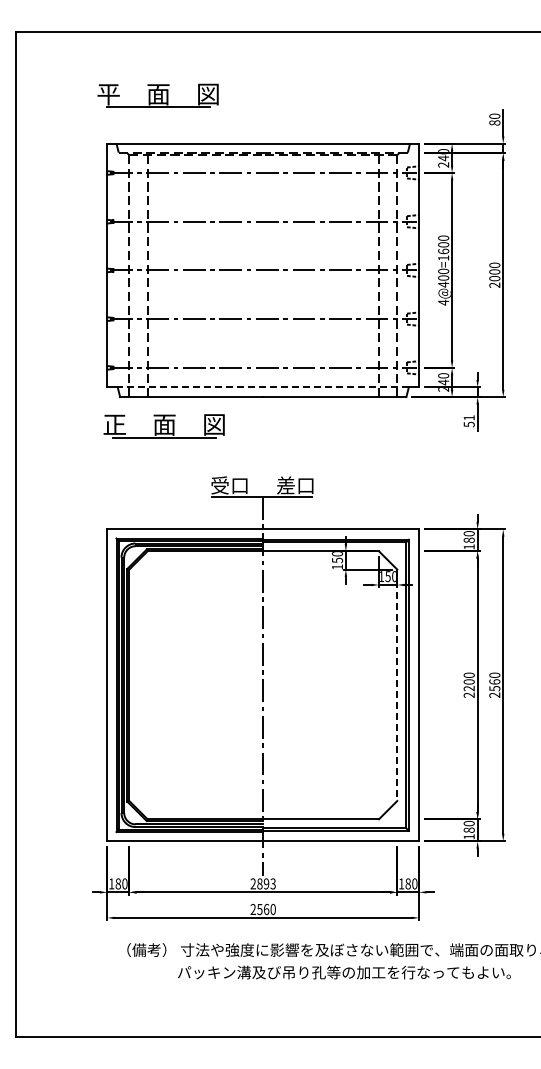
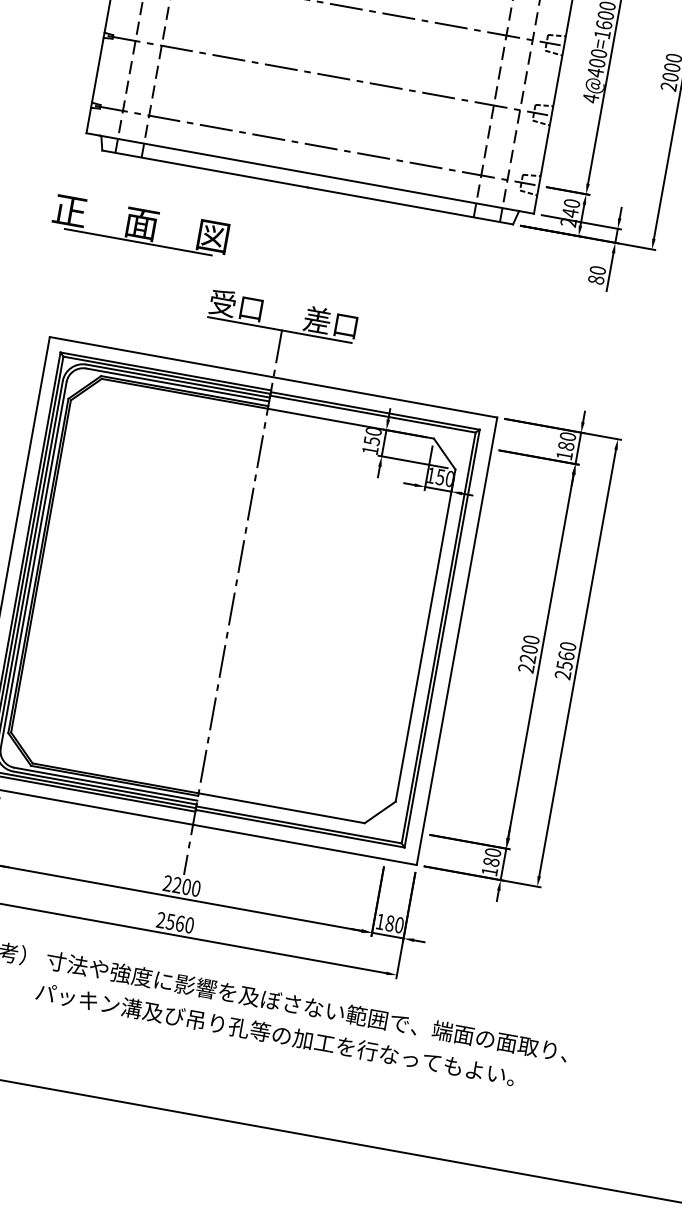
line: (262, 387) -> (309, 173), dashed -> solid
text: (468, 421) -> (595, 275), 51 -> 80
part: (163, 426) -> (139, 225), moved
line: (397, 685) -> (425, 635), dashed -> solid
text: (266, 883) -> (186, 886), 2893 -> 2200

